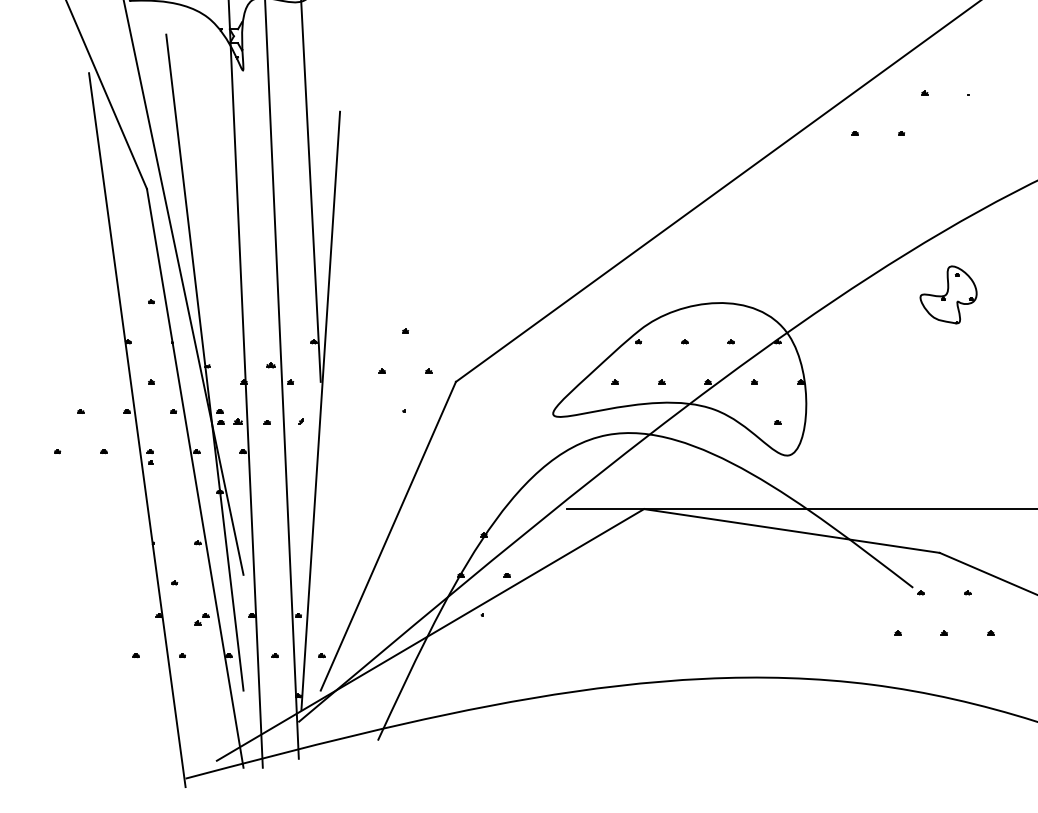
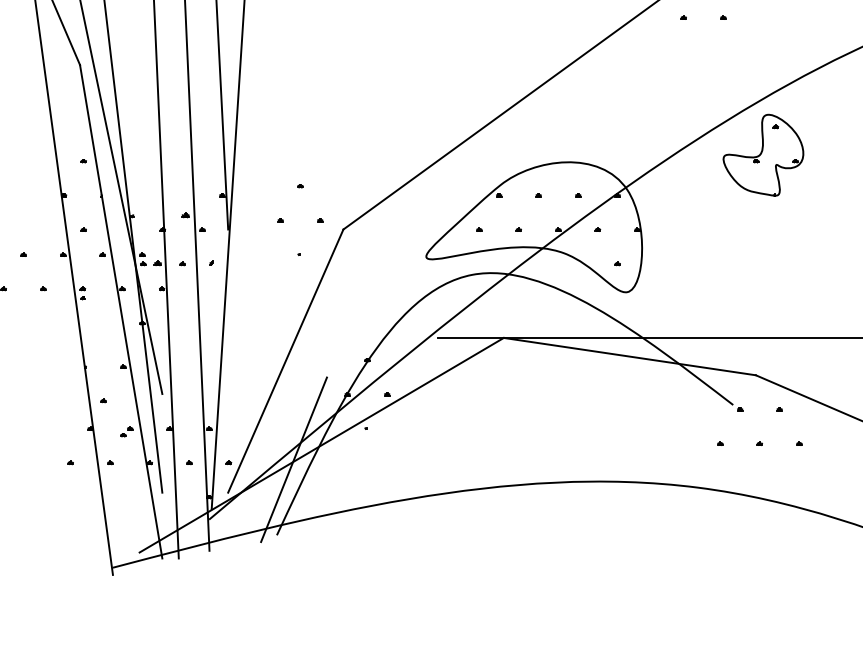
part: (948, 294) -> (763, 155), size x1.67
line: (397, 651) -> (293, 459), added

